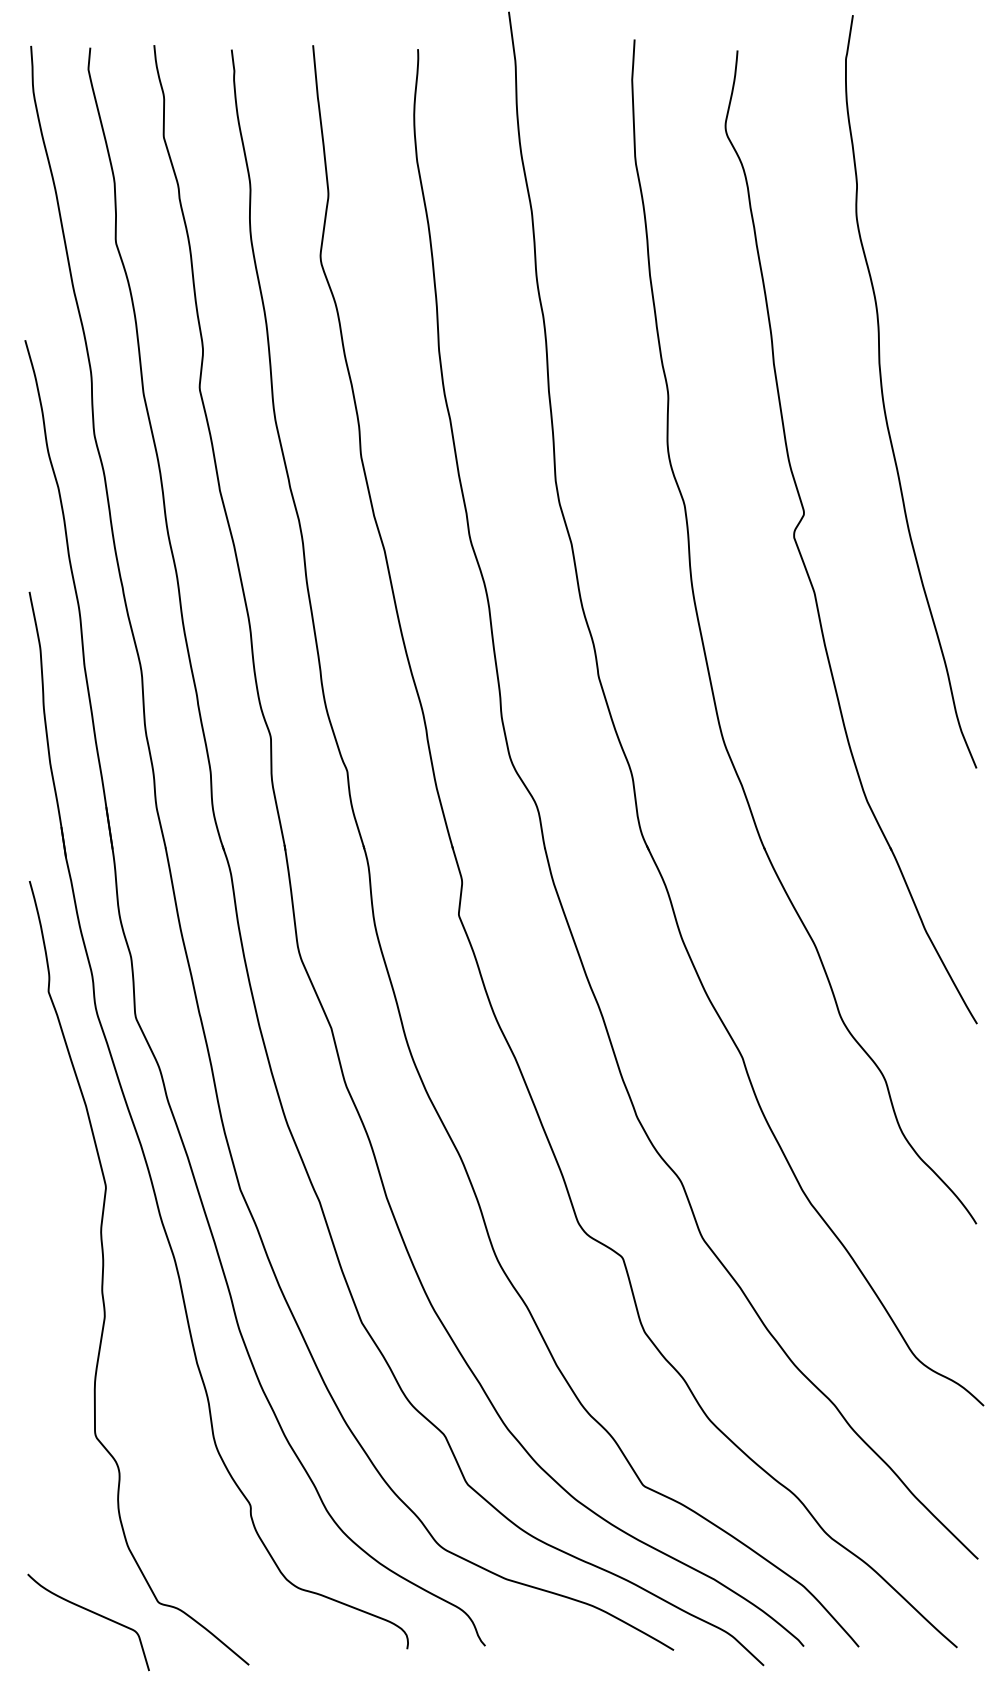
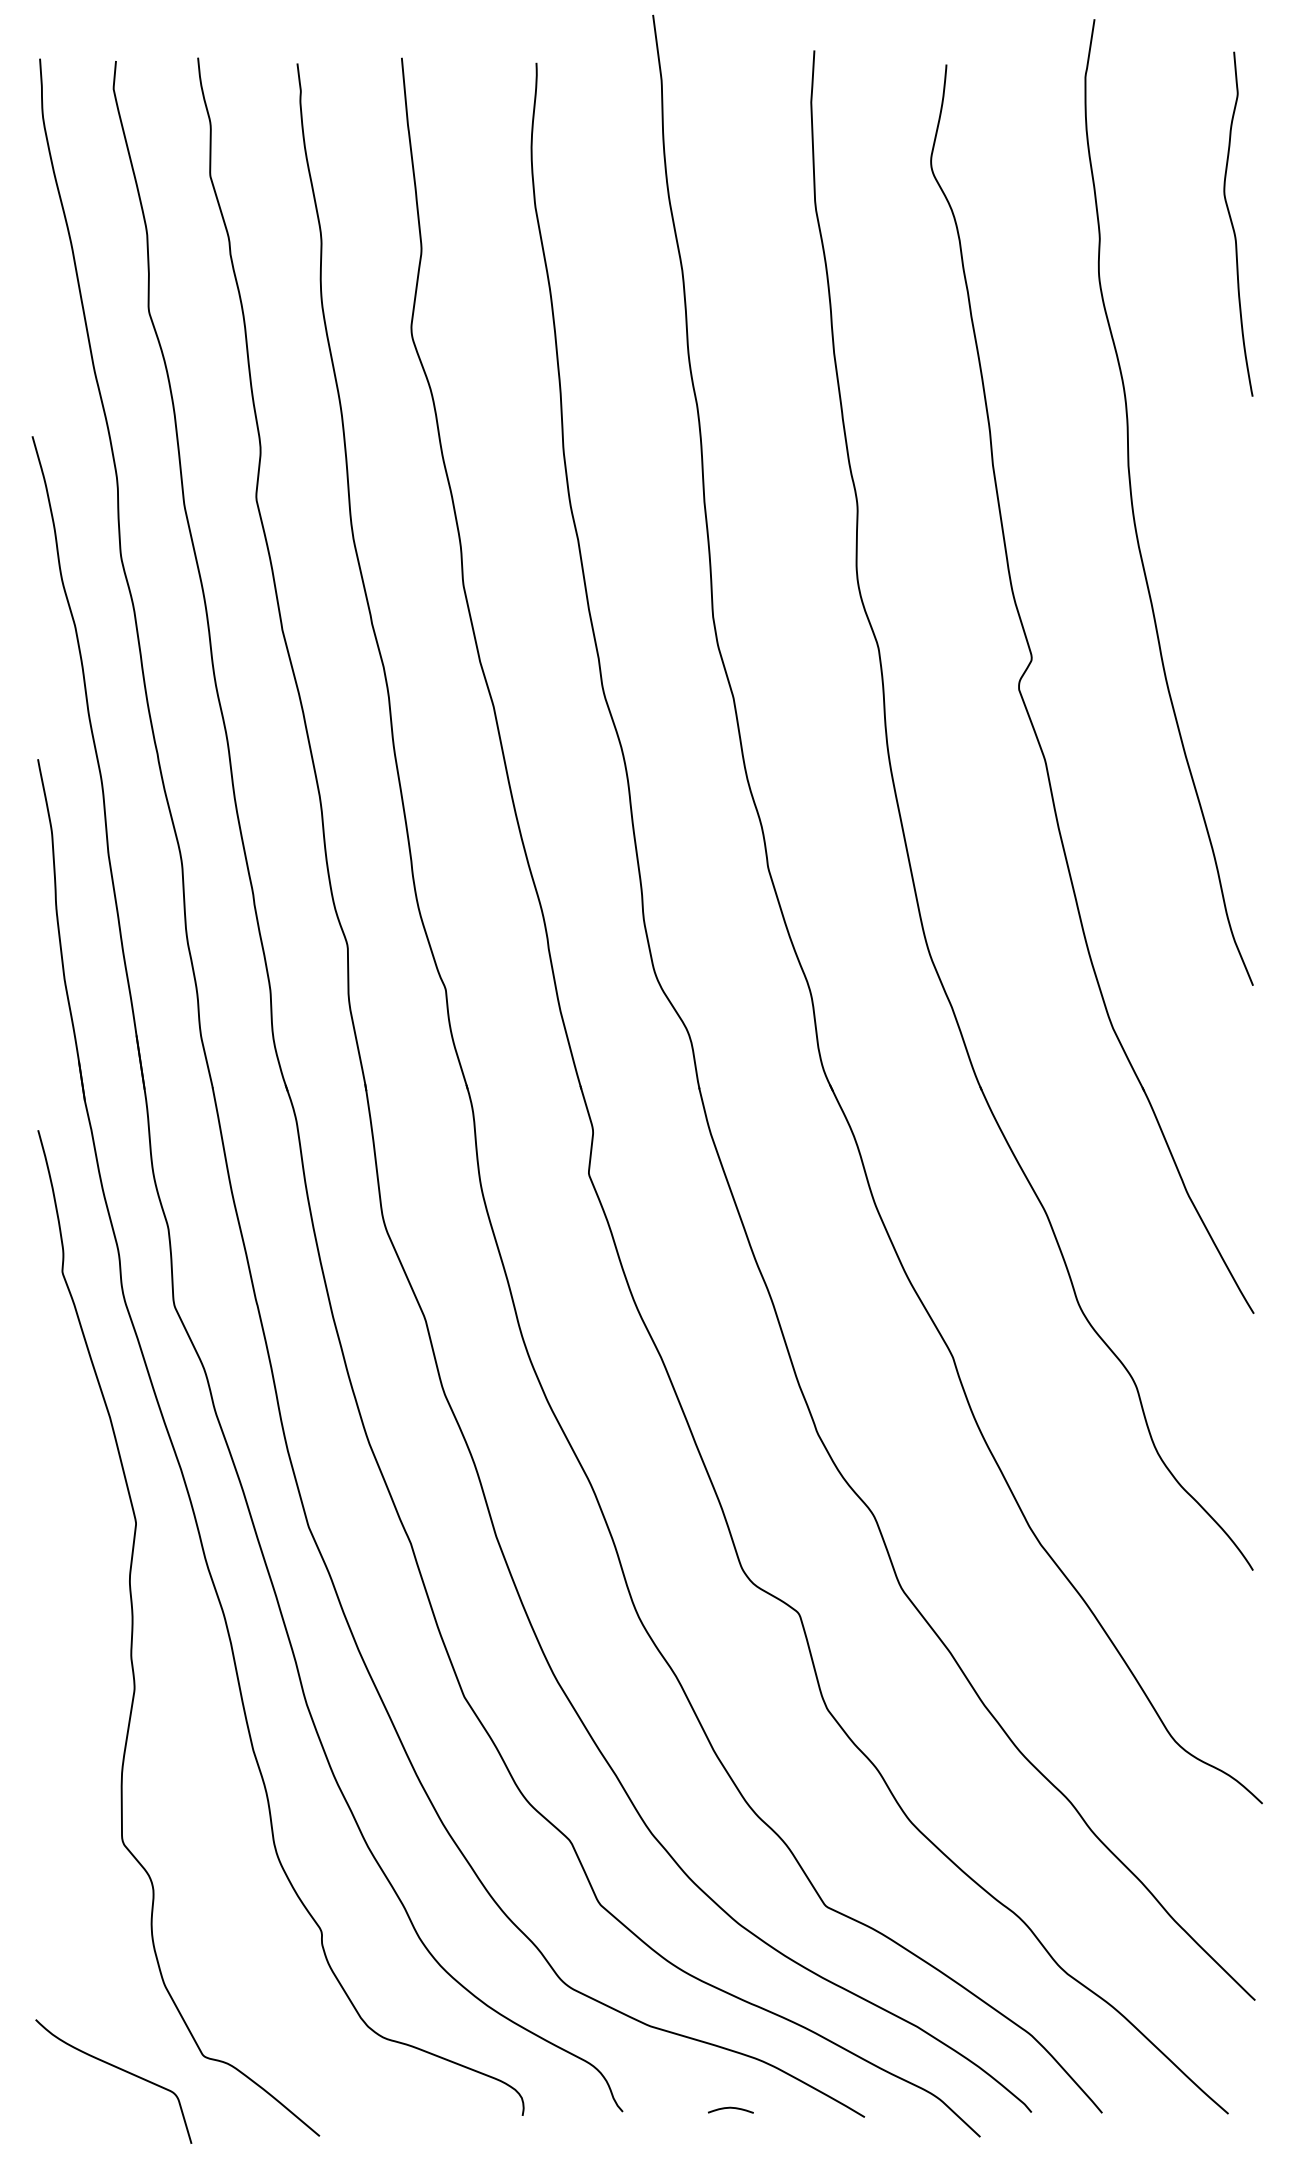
curve: (961, 175) -> (1233, 224), added
curve: (569, 1643) -> (730, 2108), added

